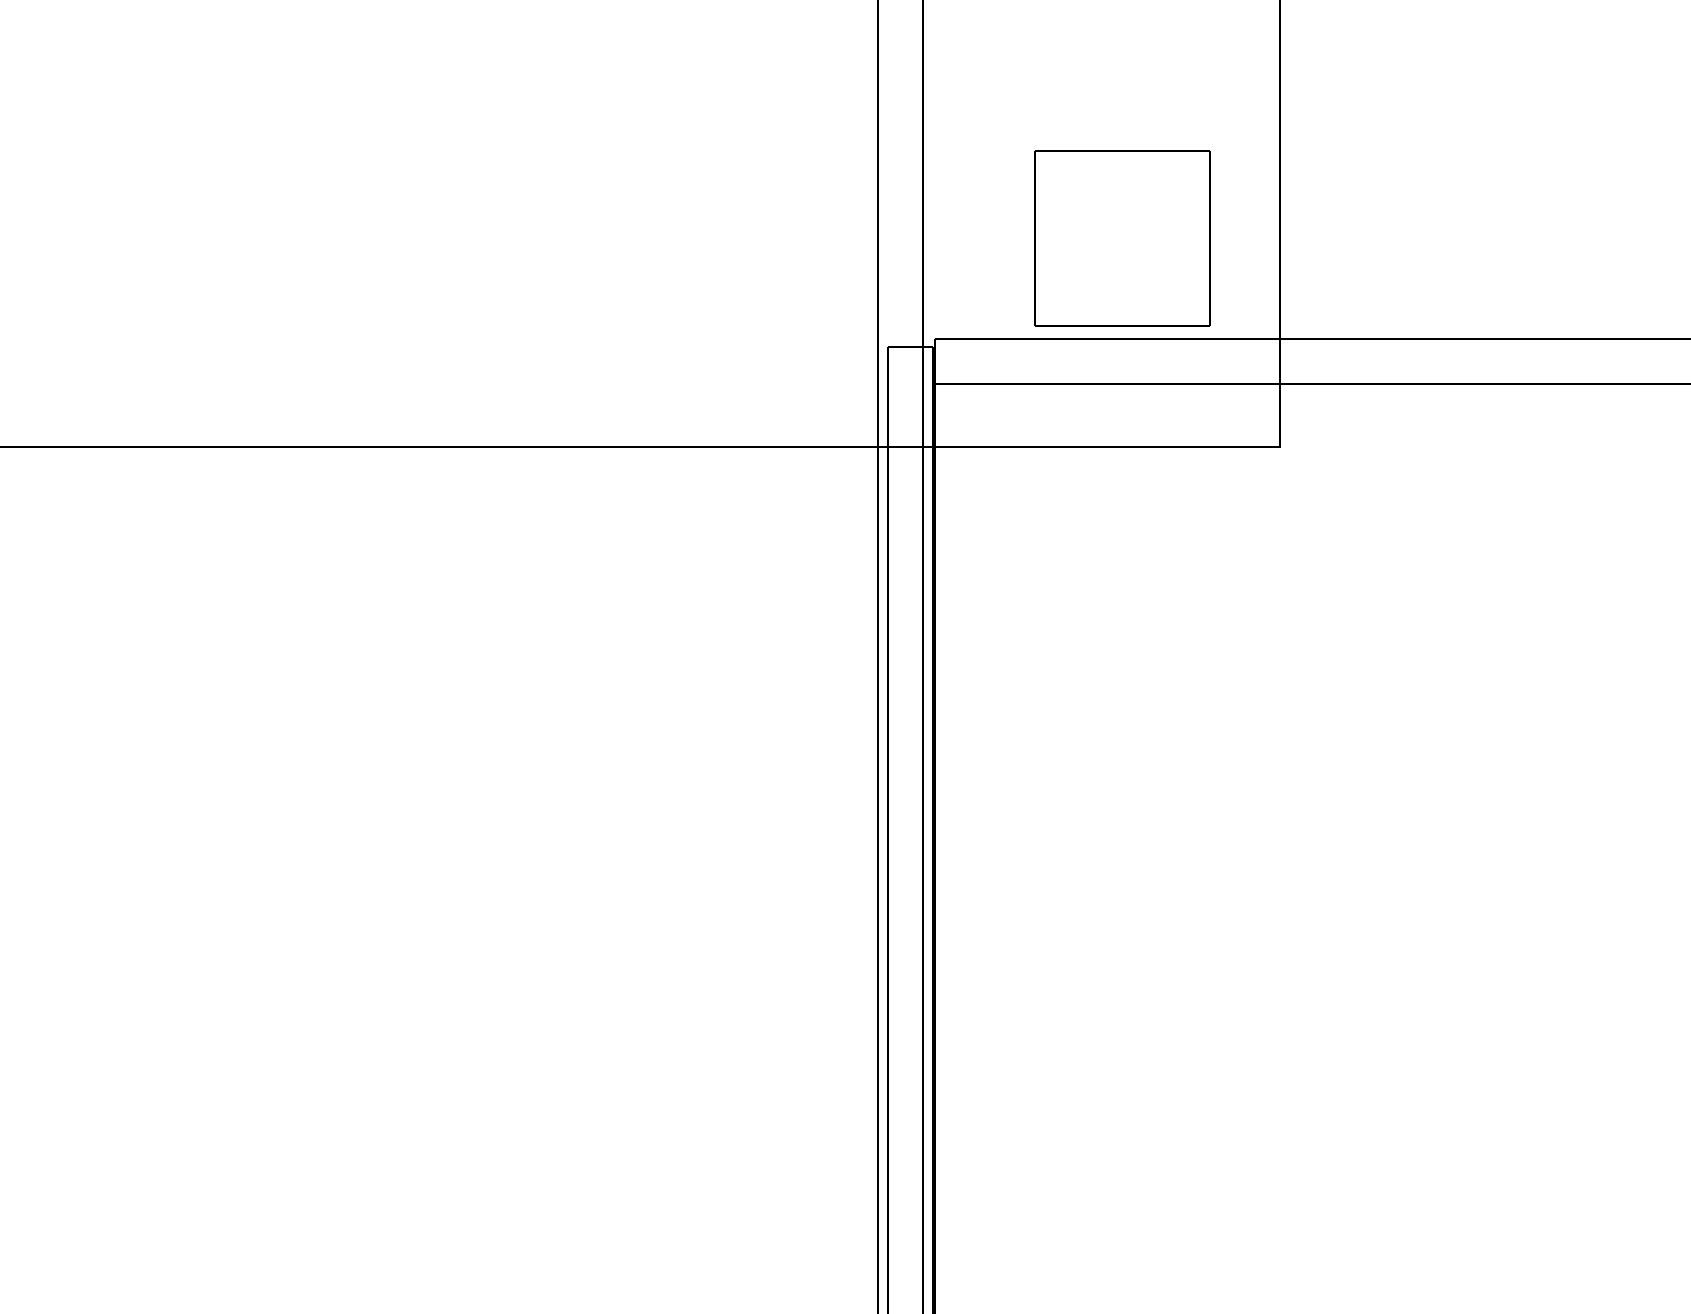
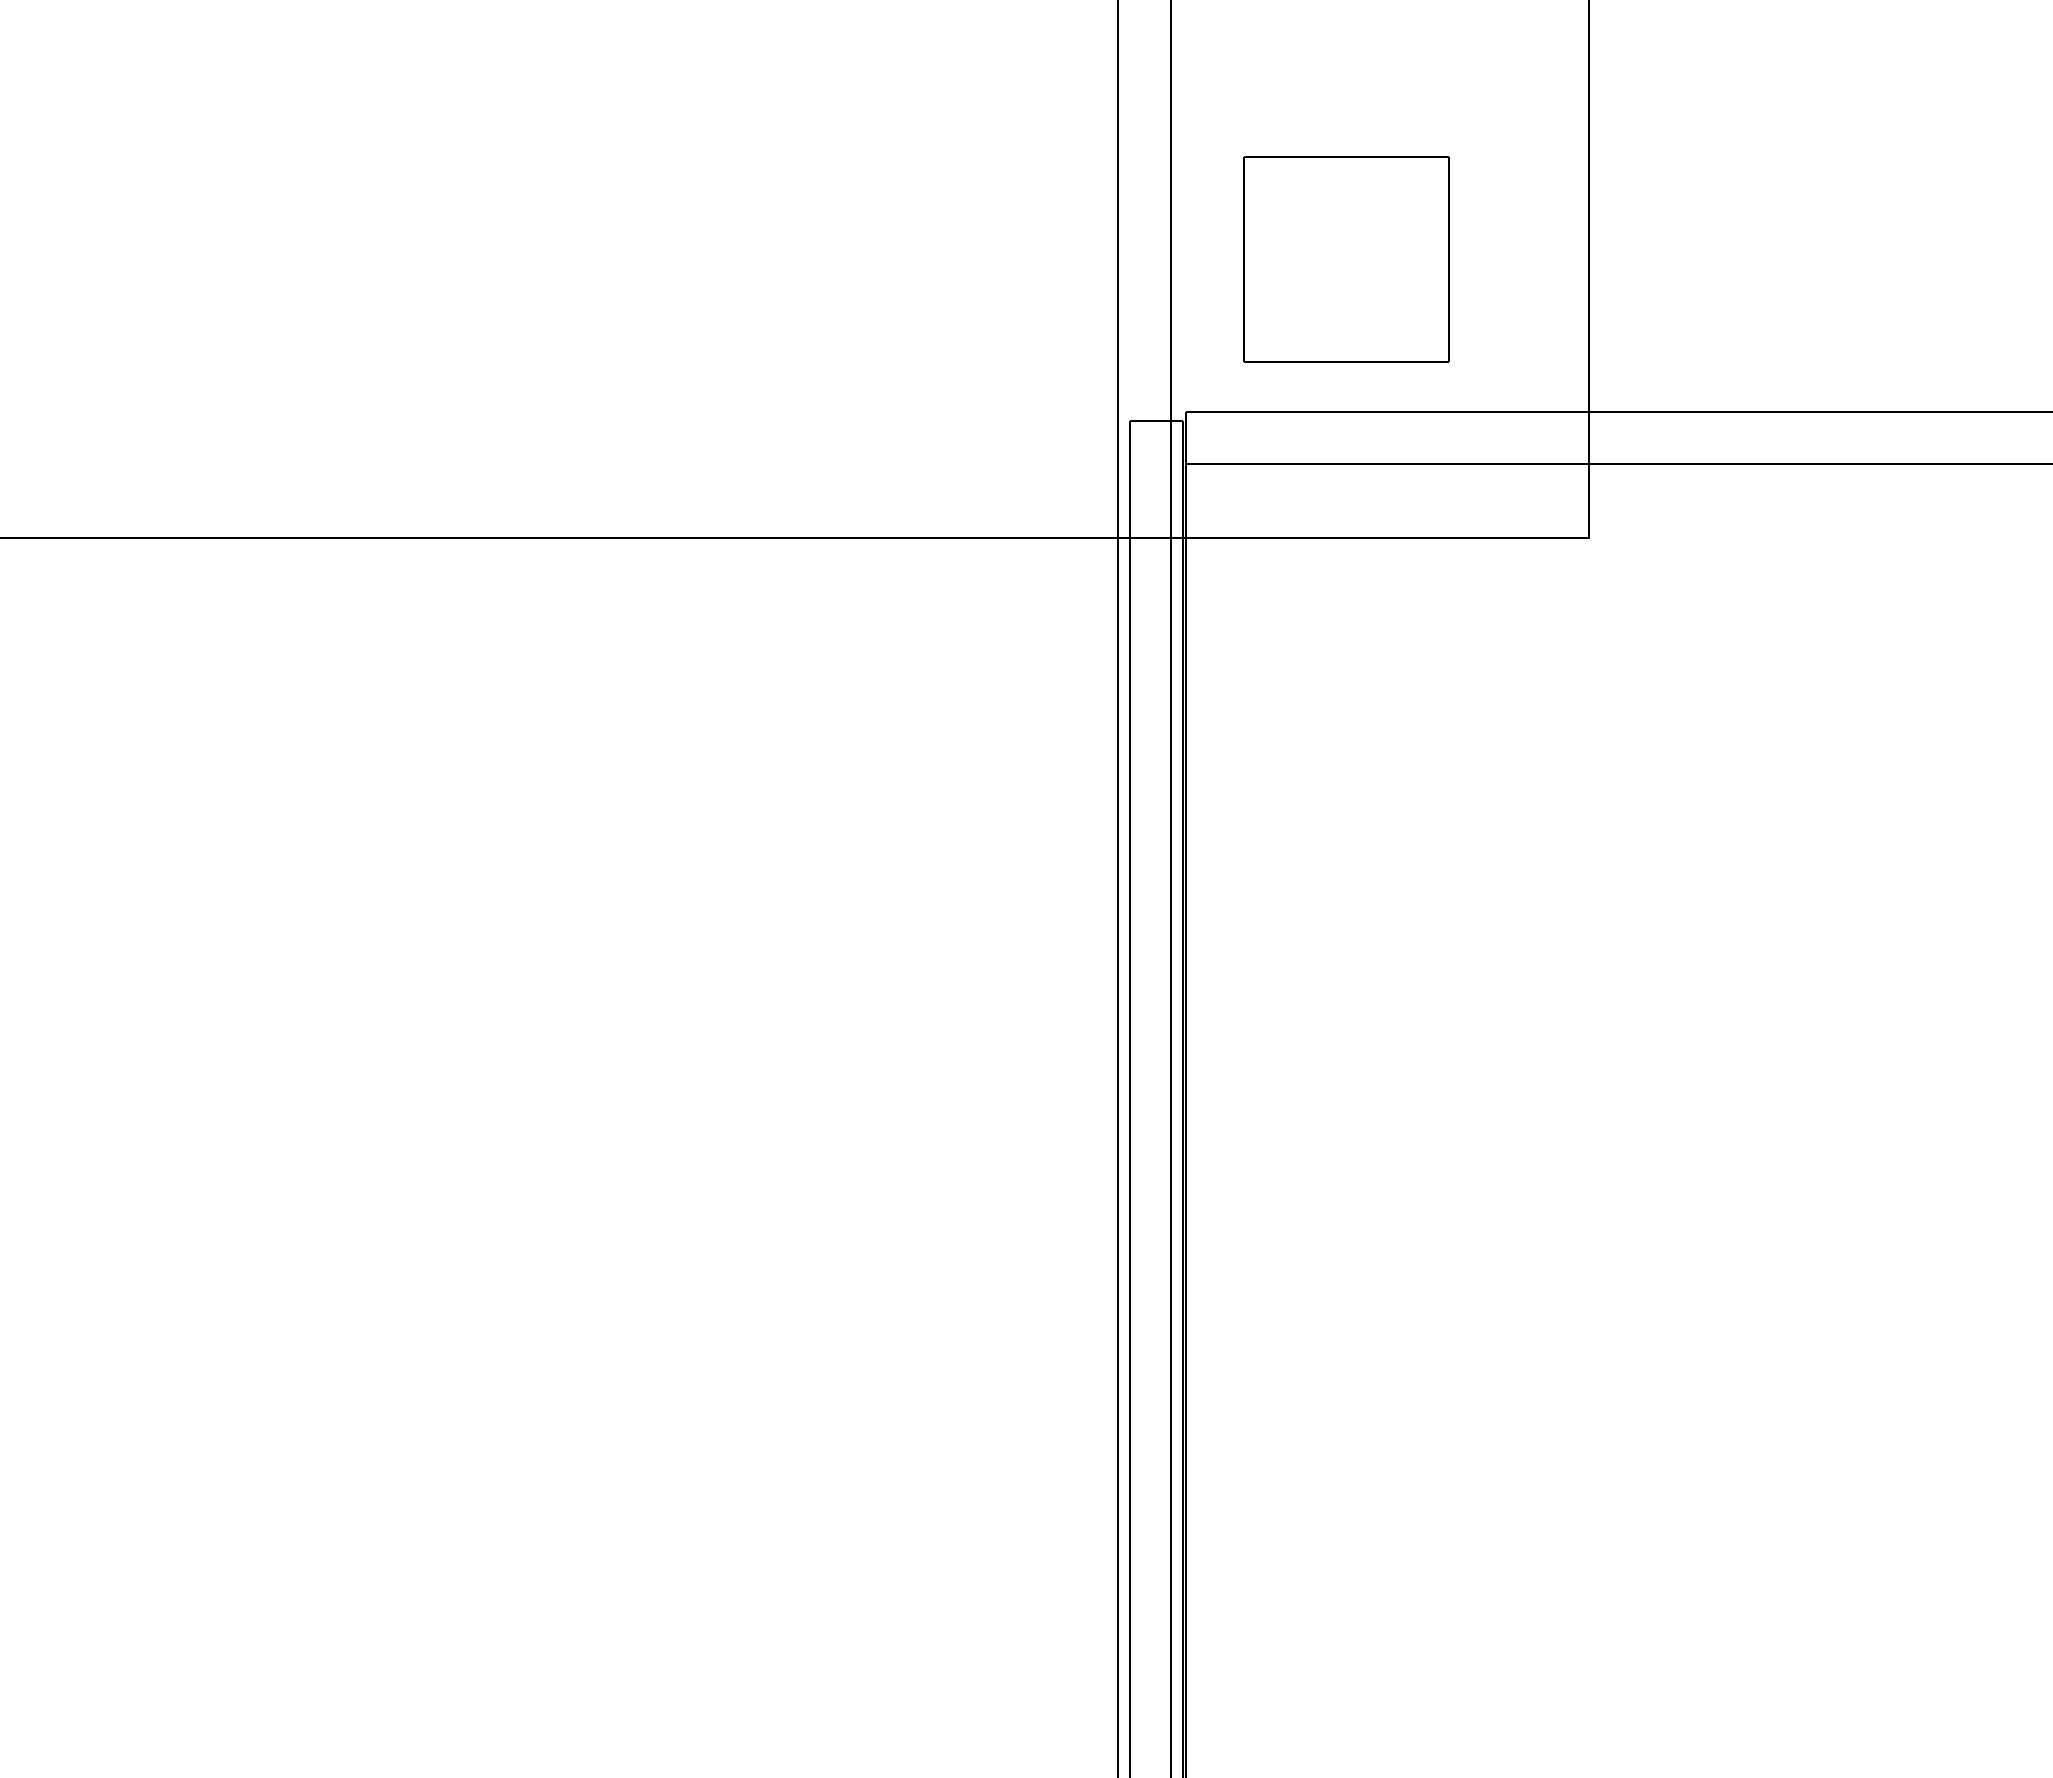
part: (1122, 238) -> (1346, 259), moved

